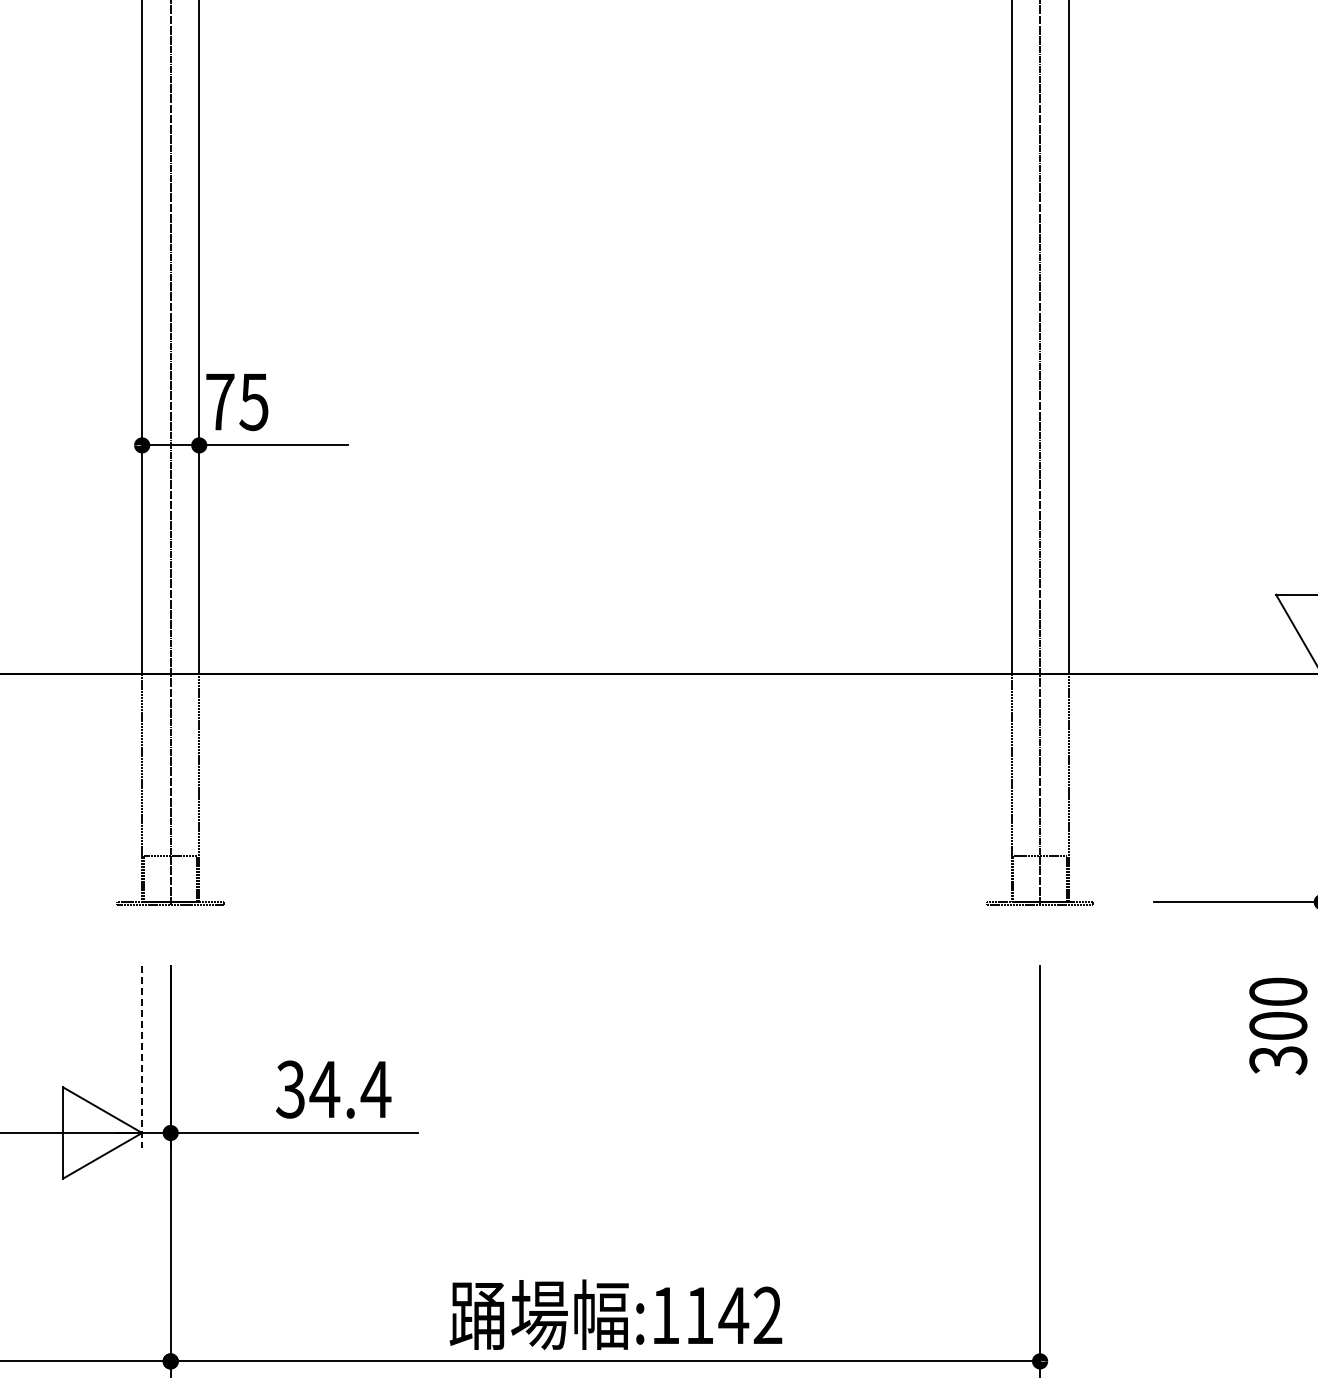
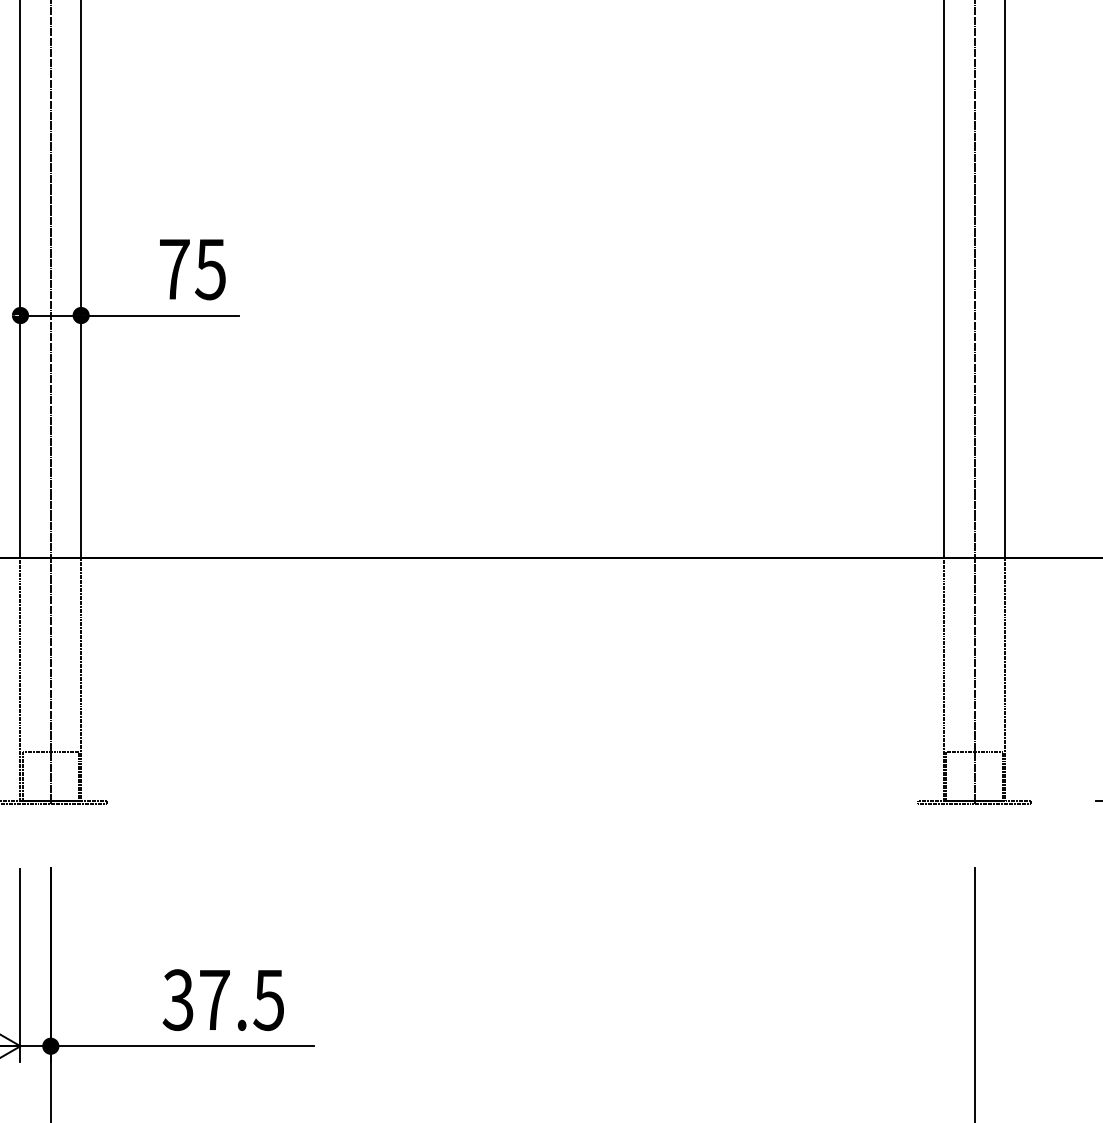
text: (237, 402) -> (193, 269), moved
line: (142, 1057) -> (20, 966), dashed -> solid
text: (350, 1089) -> (241, 1000), 34.4 -> 37.5

